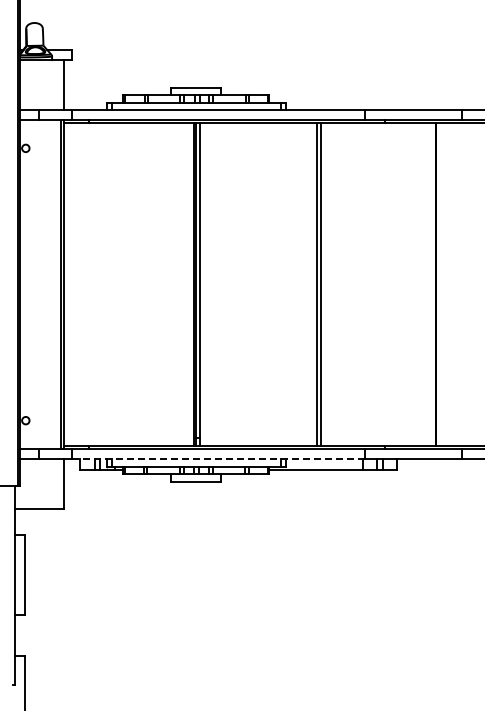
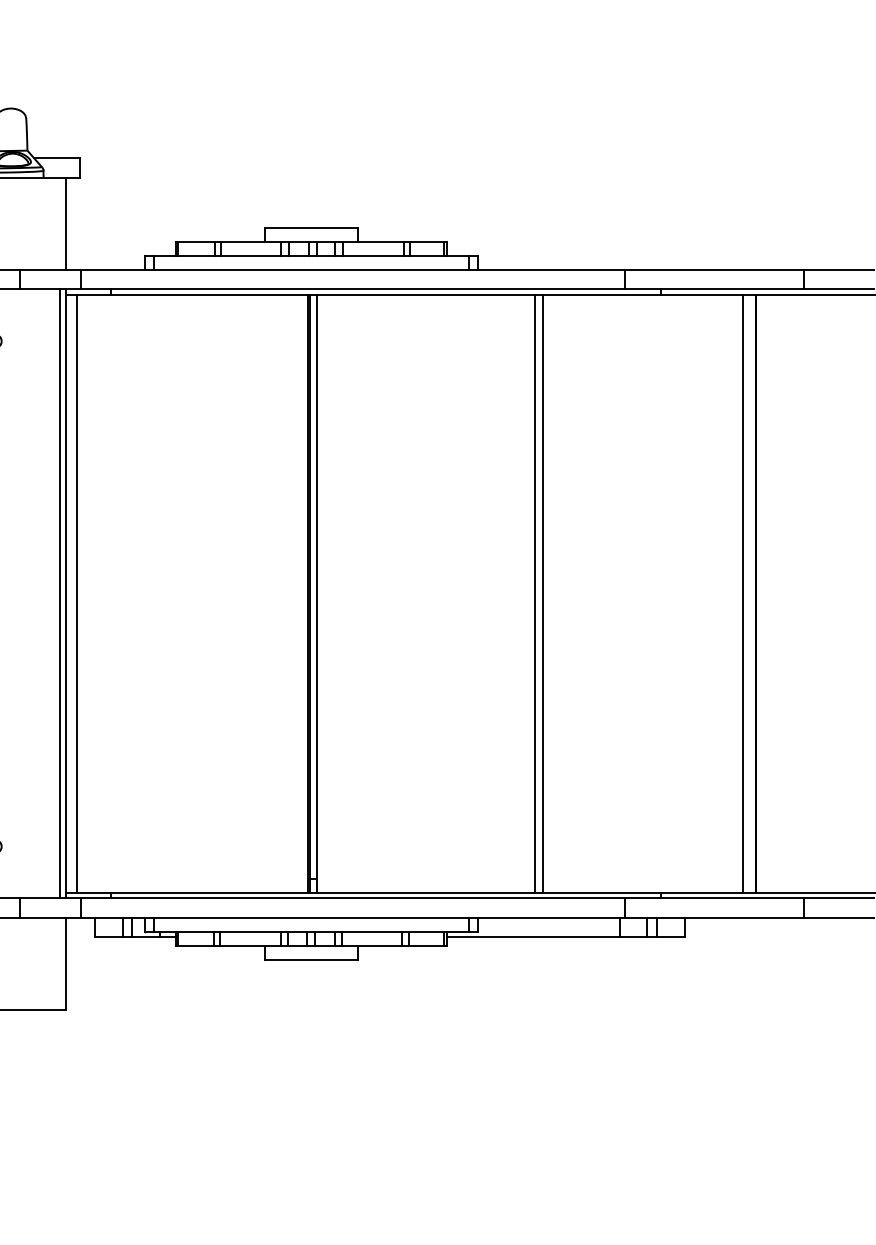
line: (70, 284) -> (77, 593), added
line: (429, 284) -> (743, 593), added
line: (218, 459) -> (352, 918), dashed -> solid

